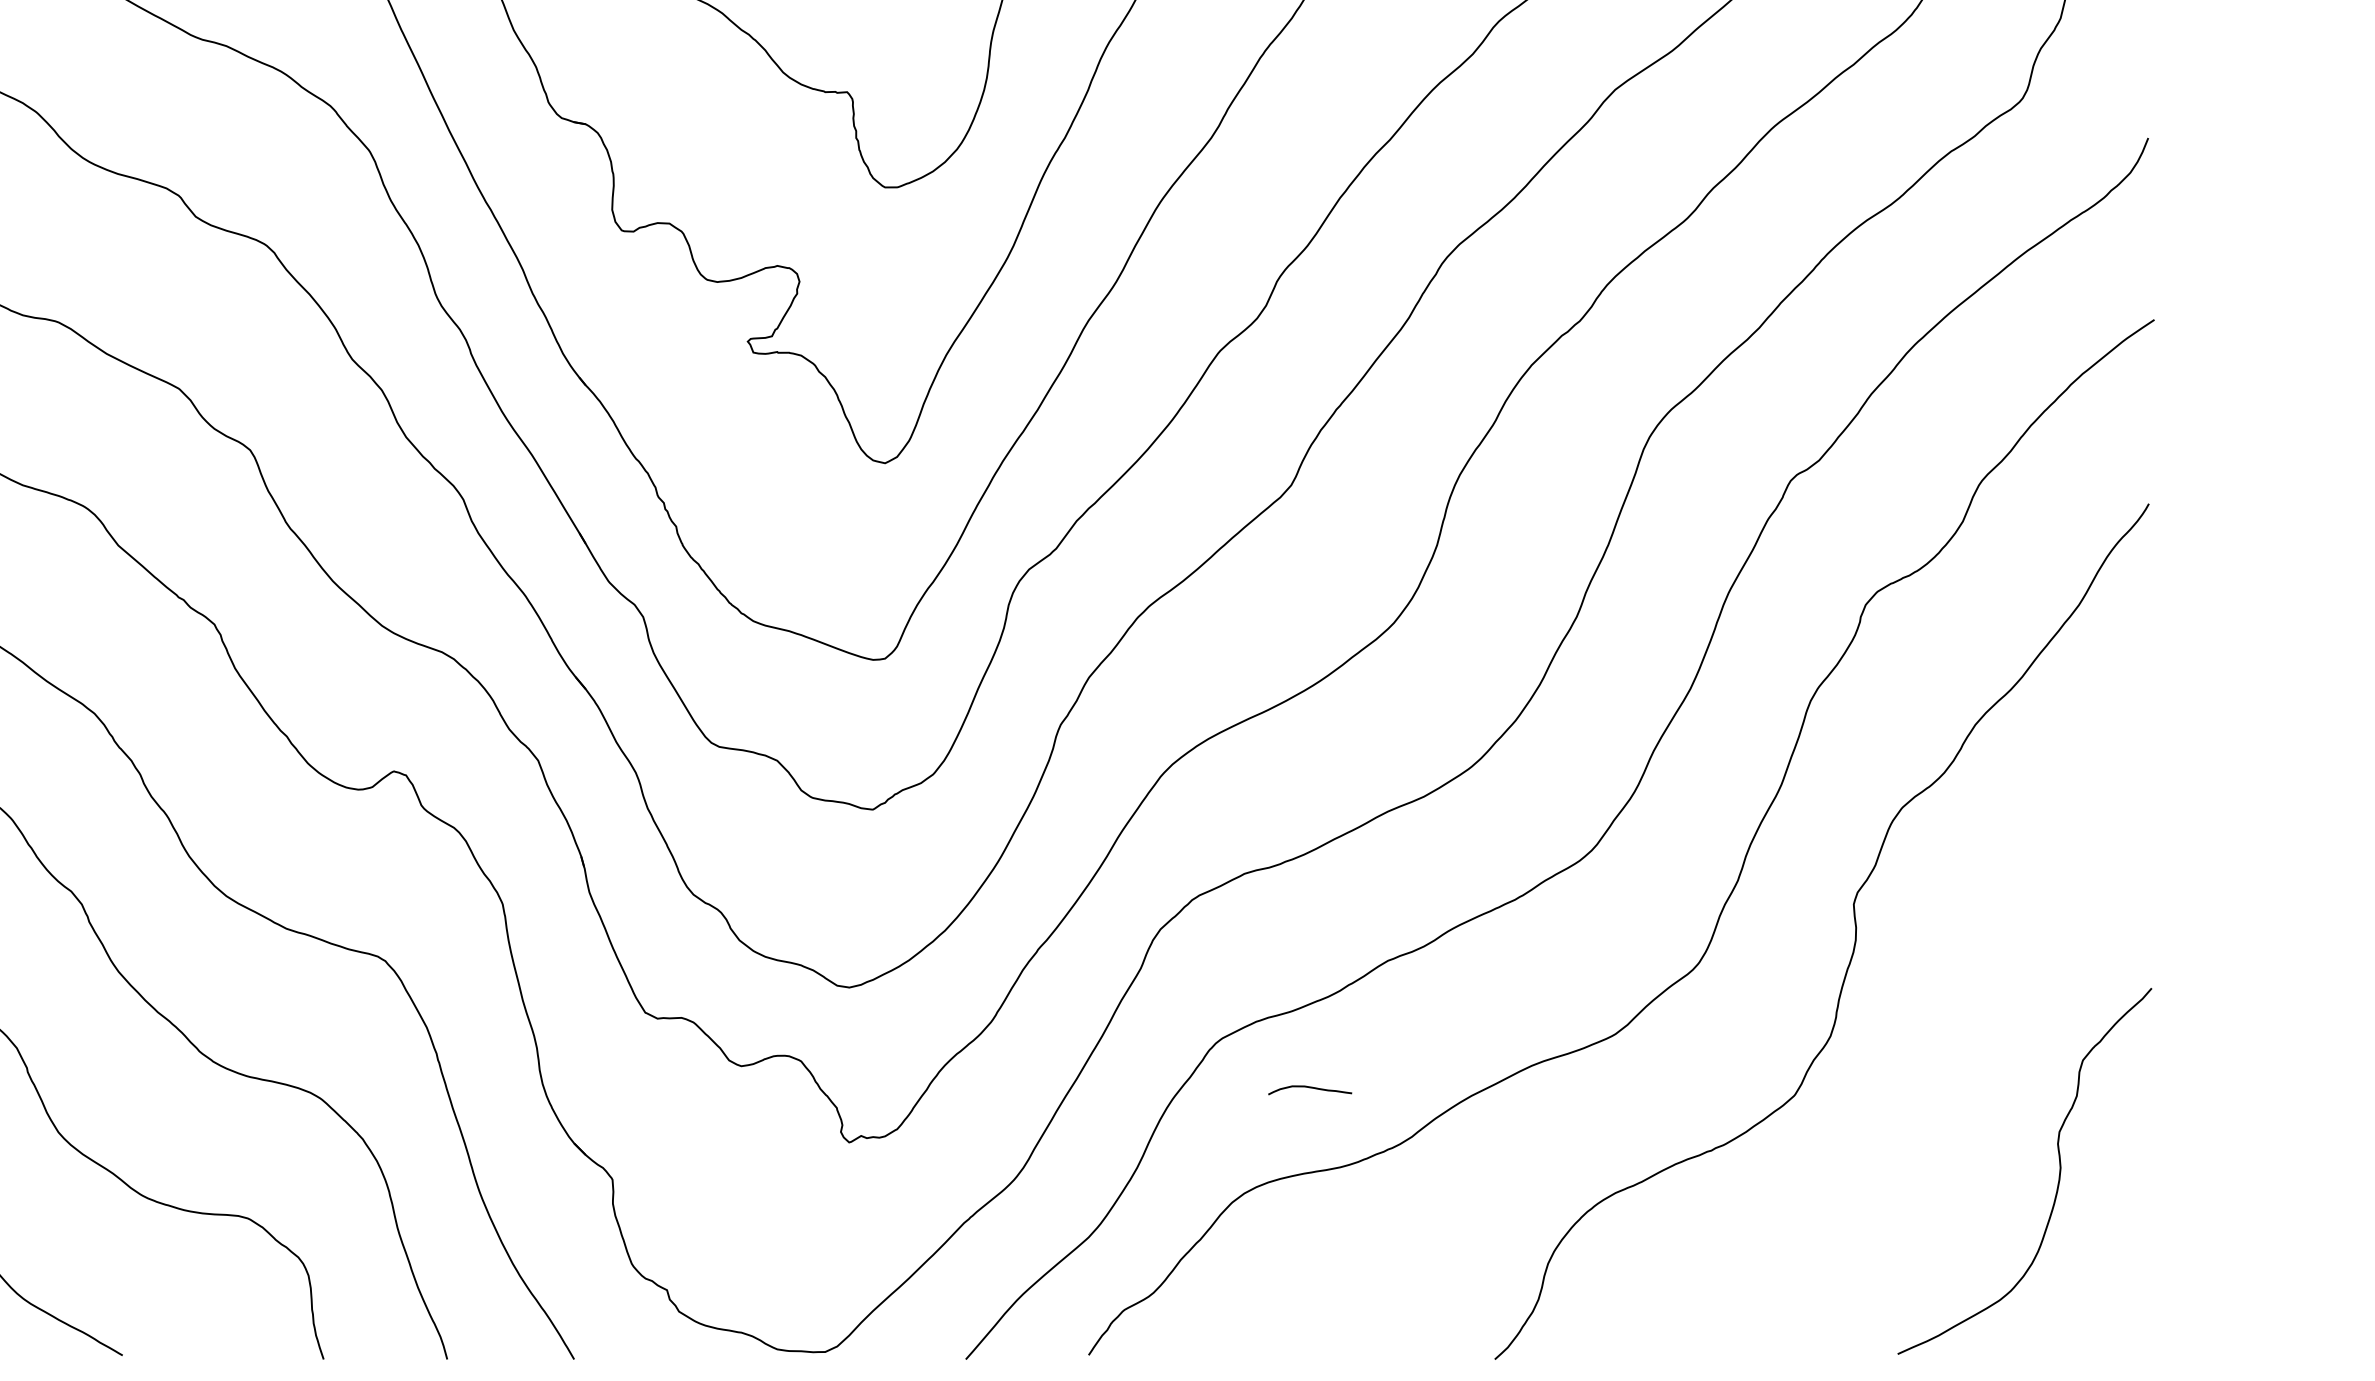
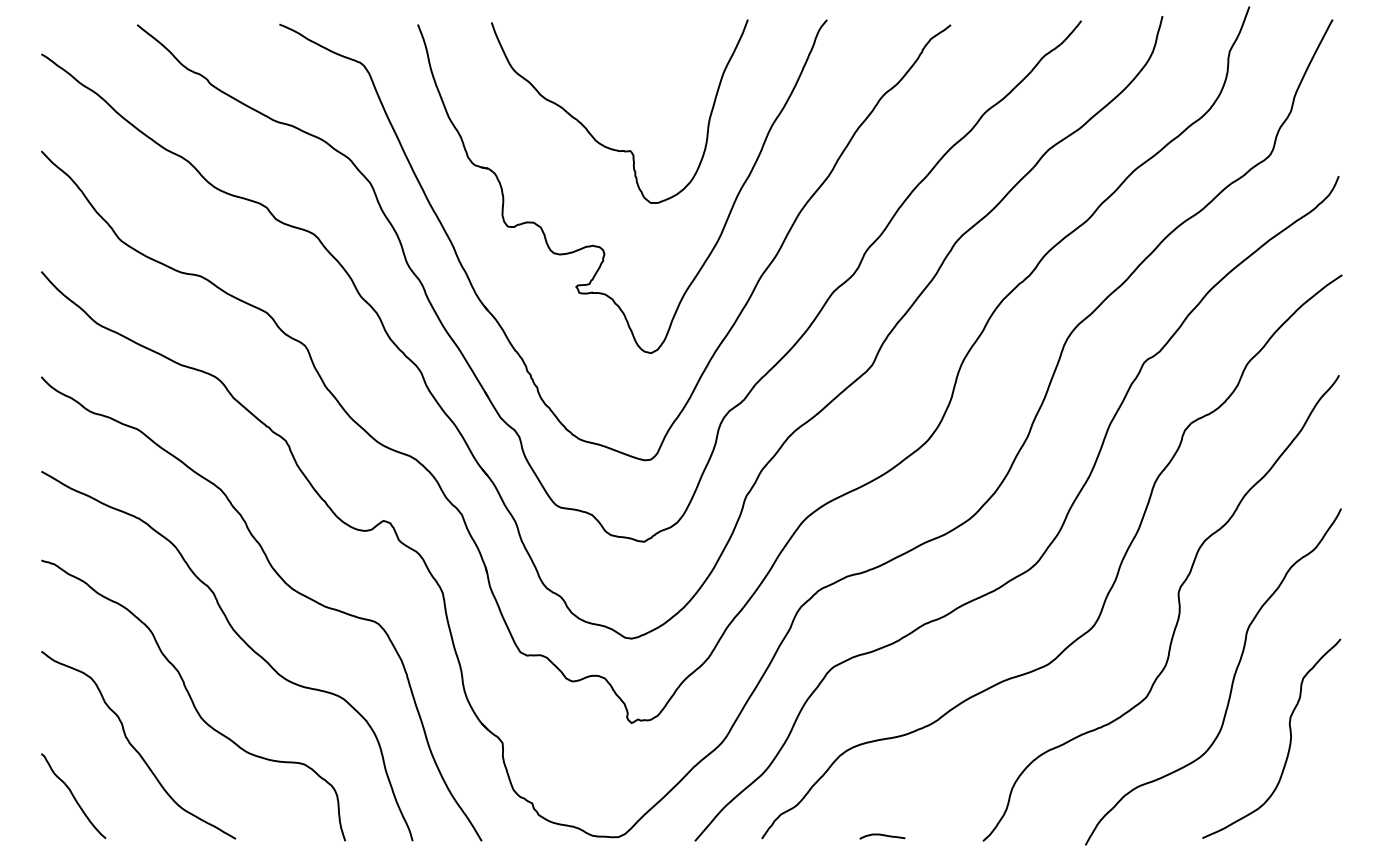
curve: (1952, 1060) -> (1232, 678), added
curve: (1310, 1088) -> (882, 835), moved

